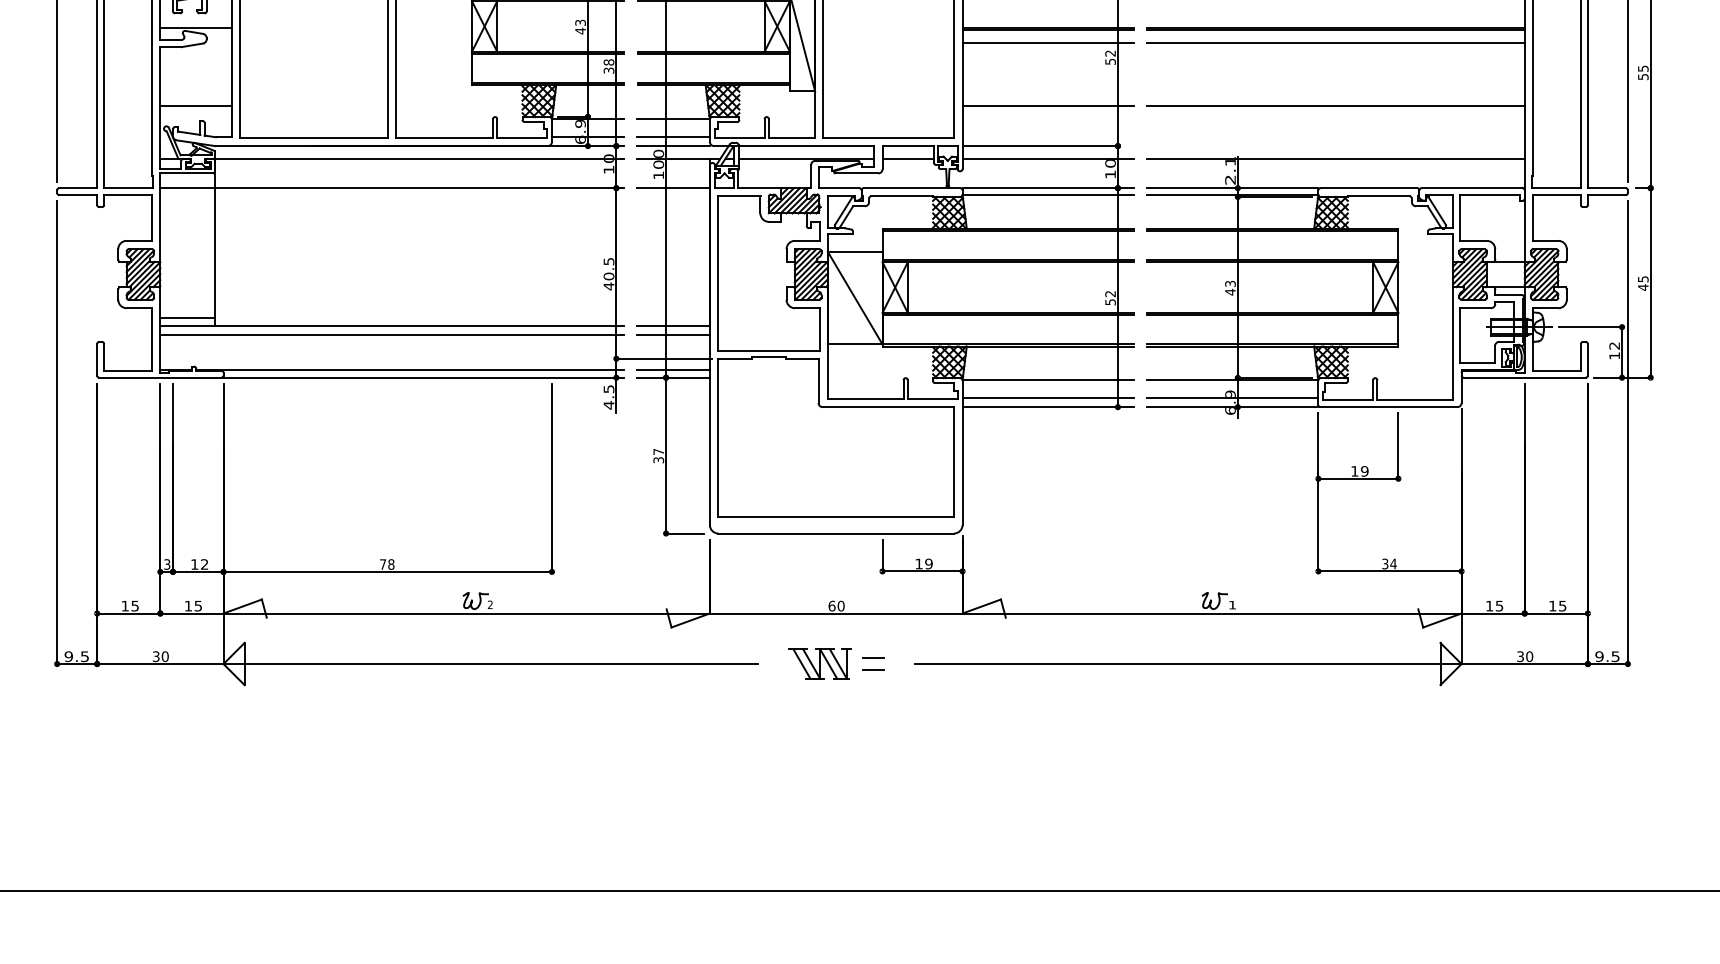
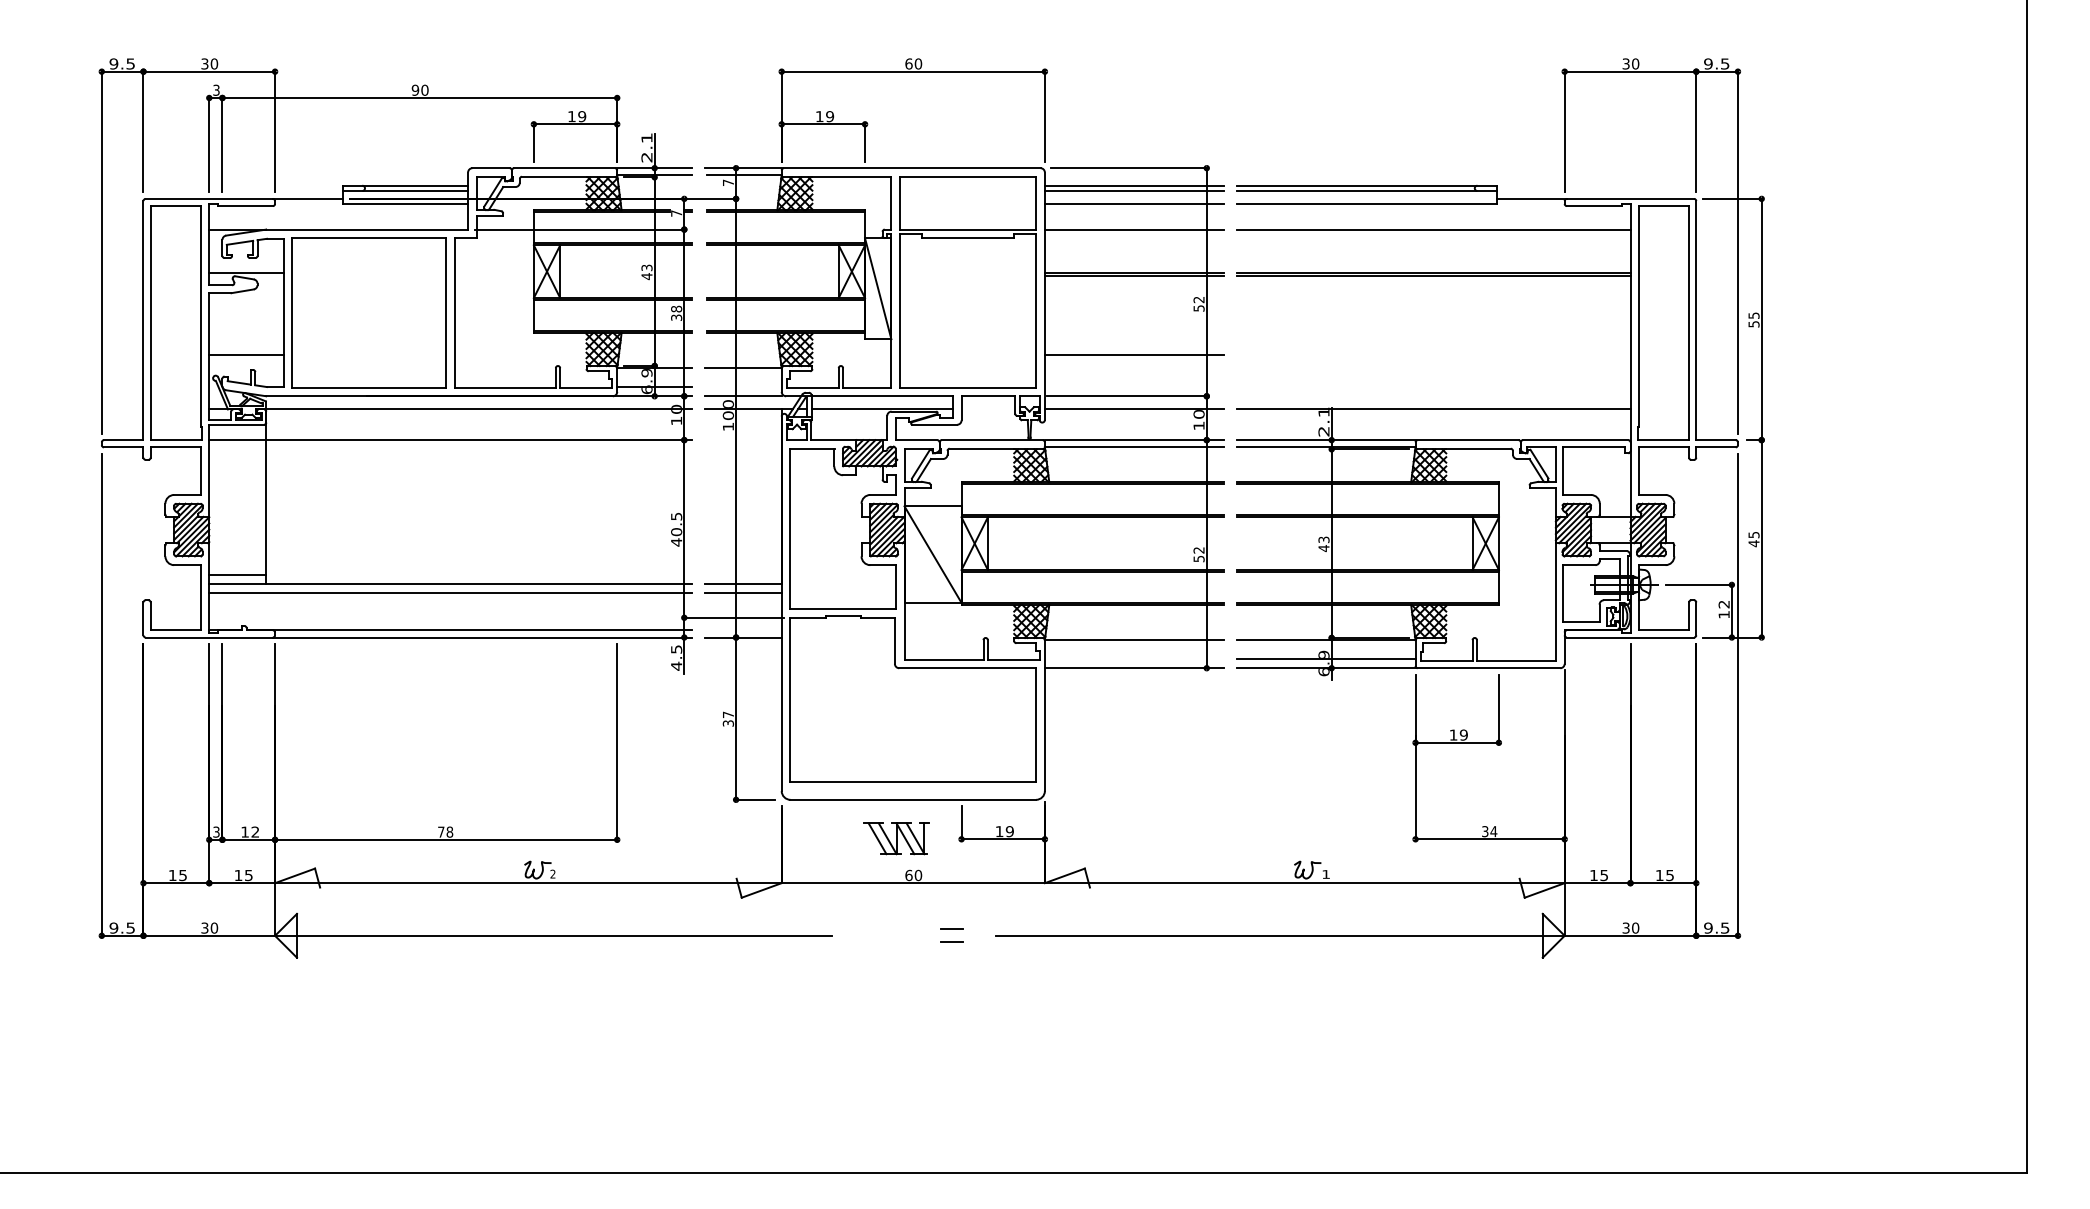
line: (1047, 42) -> (1133, 288), removed
line: (1335, 42) -> (1433, 288), removed
line: (1335, 105) -> (1433, 354), removed
line: (673, 136) -> (743, 386), removed
line: (908, 158) -> (988, 409), removed
line: (673, 188) -> (743, 440), removed
line: (673, 369) -> (743, 629), removed
line: (1047, 397) -> (1133, 658), removed
part: (820, 663) -> (896, 838), moved

